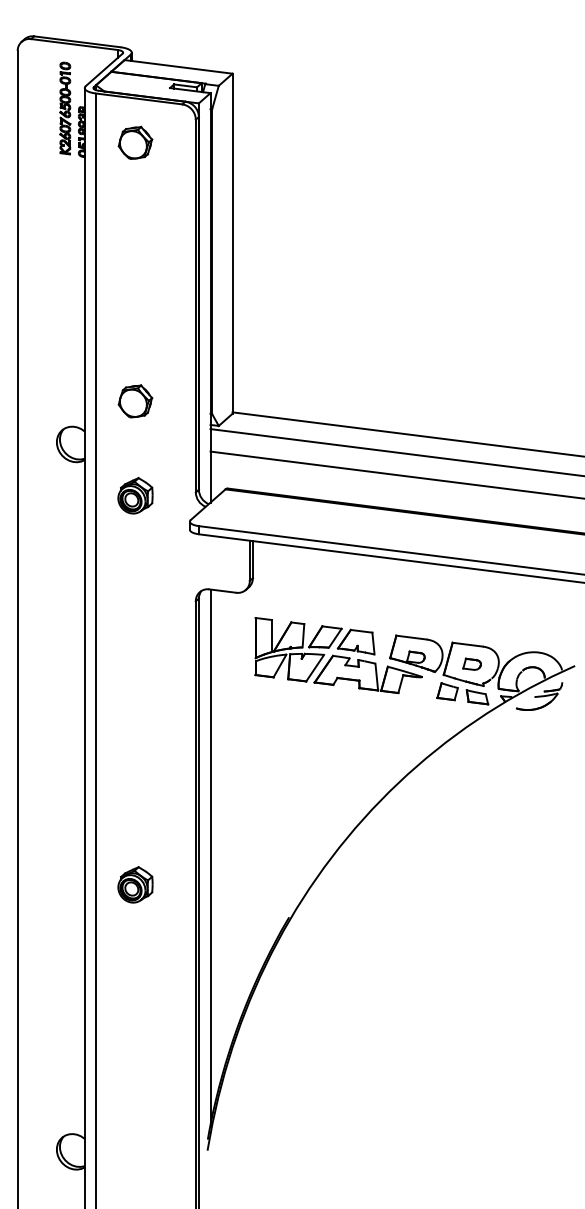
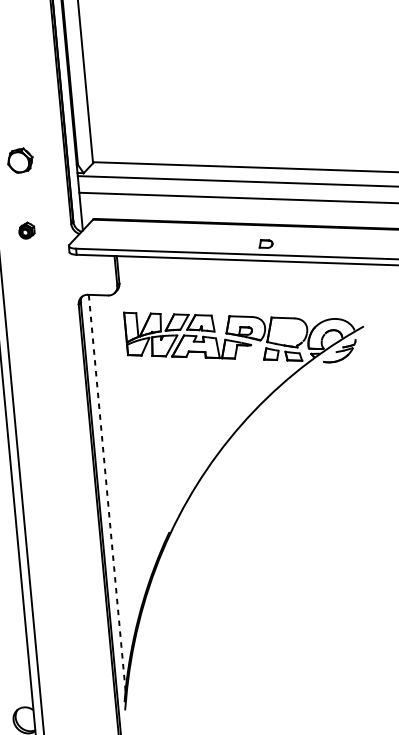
part: (135, 495) -> (26, 230), size x0.6
part: (471, 663) -> (265, 243), moved
line: (210, 857) -> (107, 493), solid -> dashed
part: (135, 884) -> (53, 518), removed

